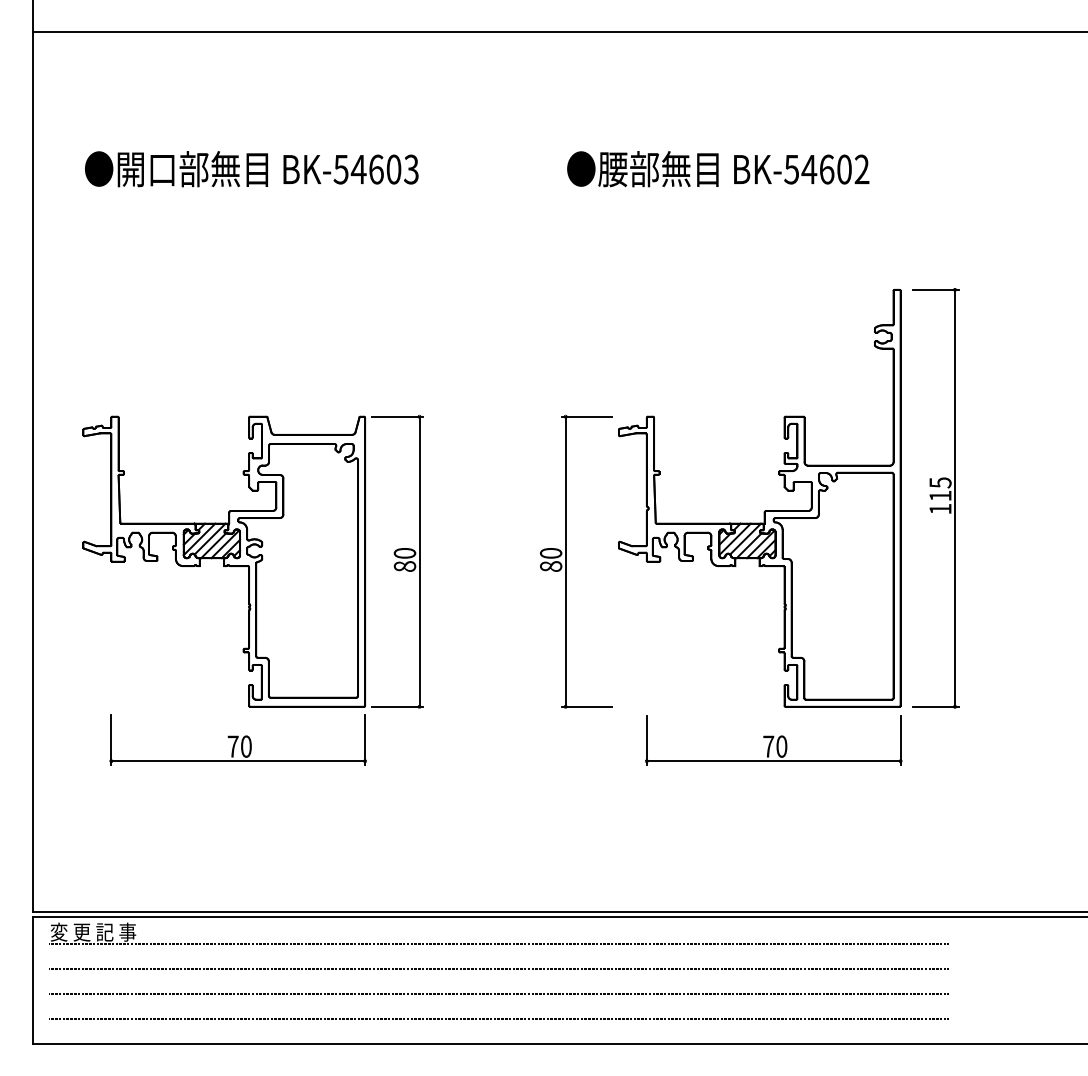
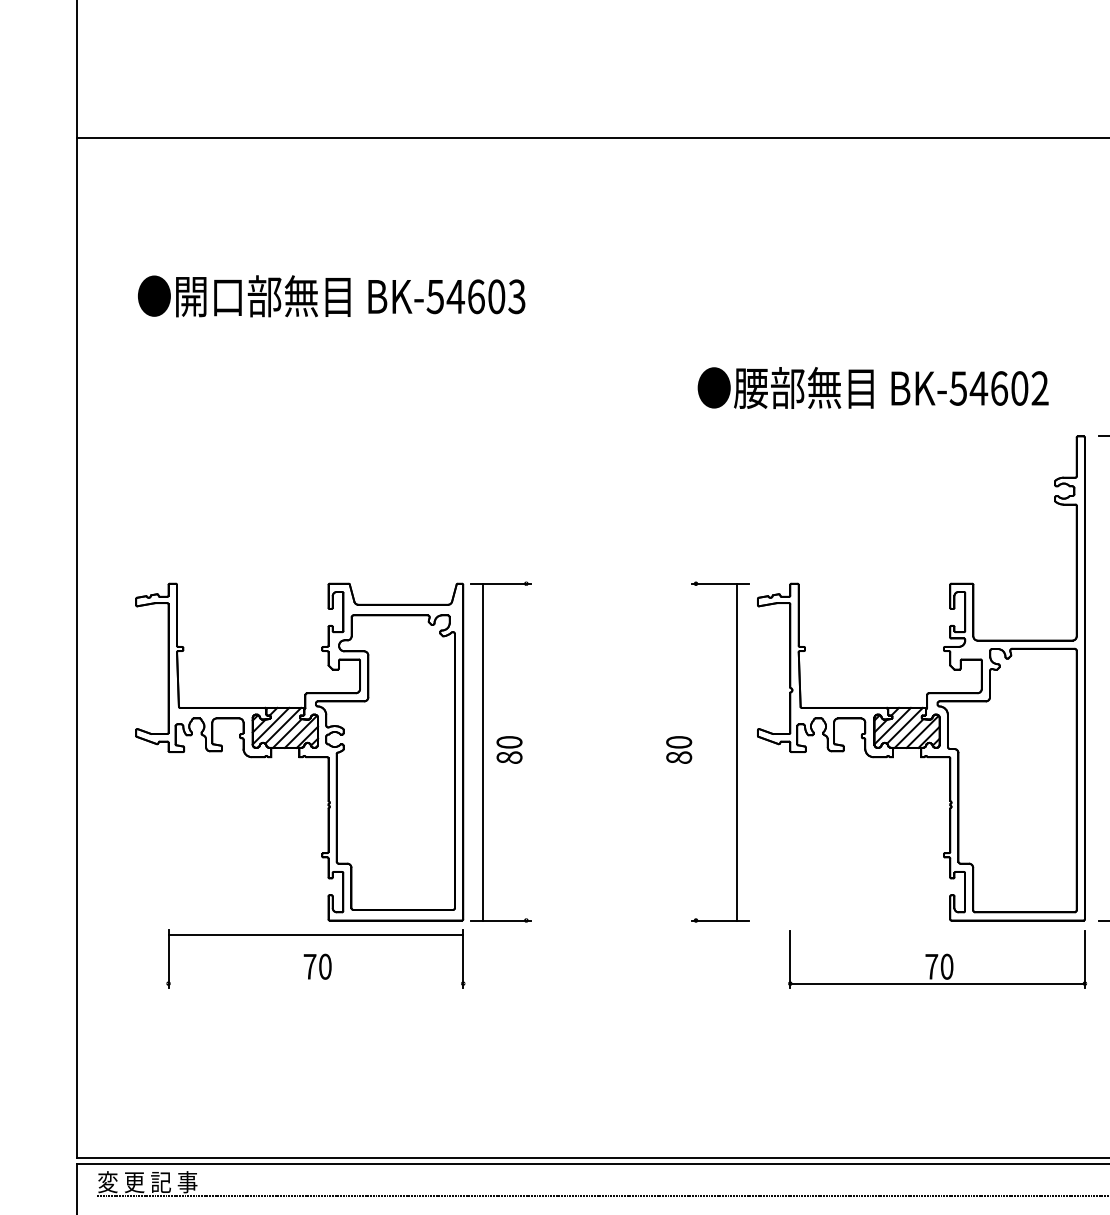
text: (718, 169) -> (873, 388), moved
line: (419, 561) -> (483, 751), moved
line: (565, 561) -> (736, 751), moved
line: (238, 761) -> (316, 935), moved

